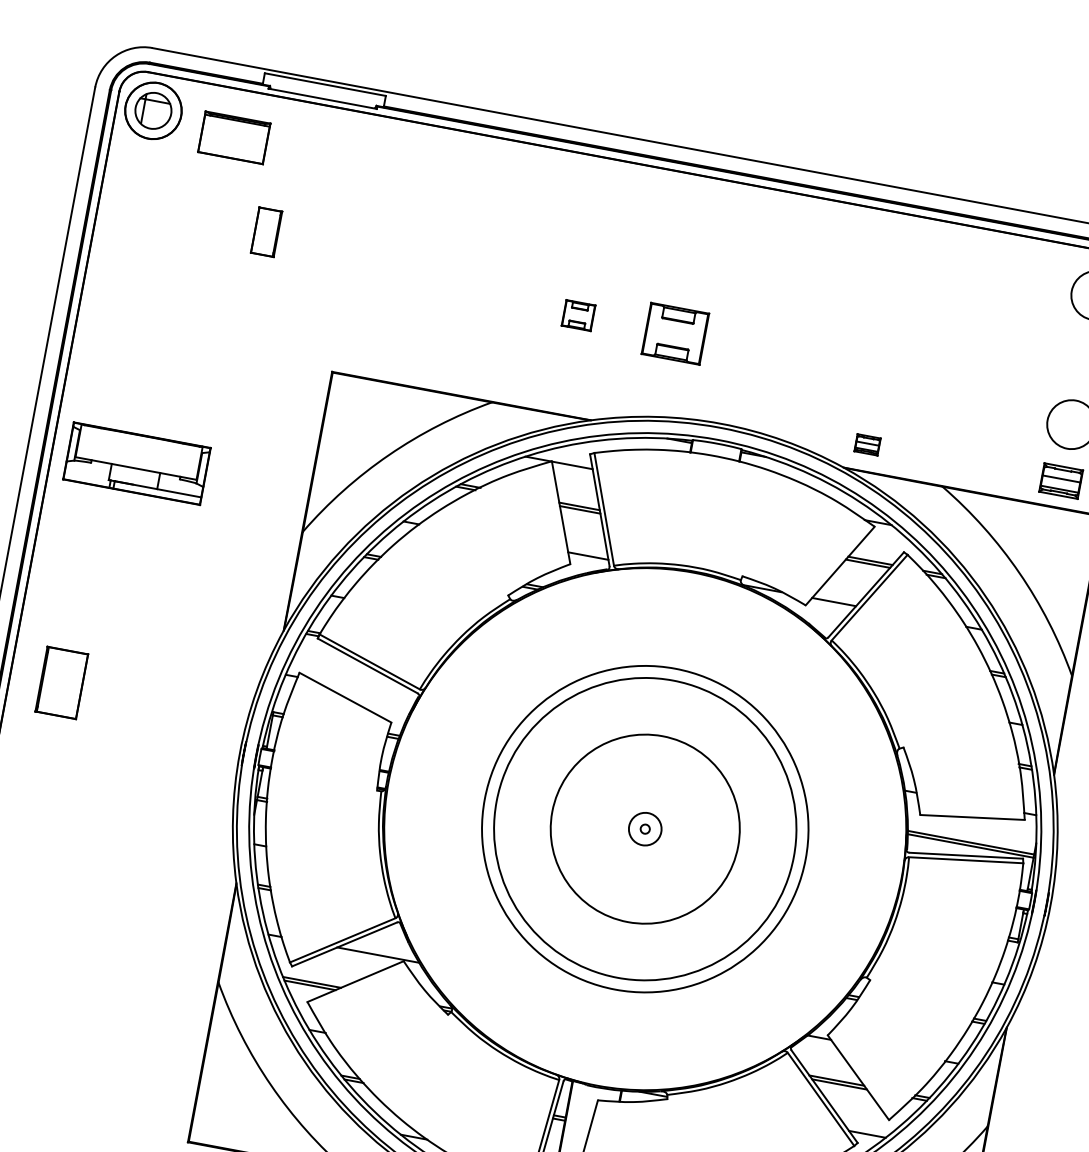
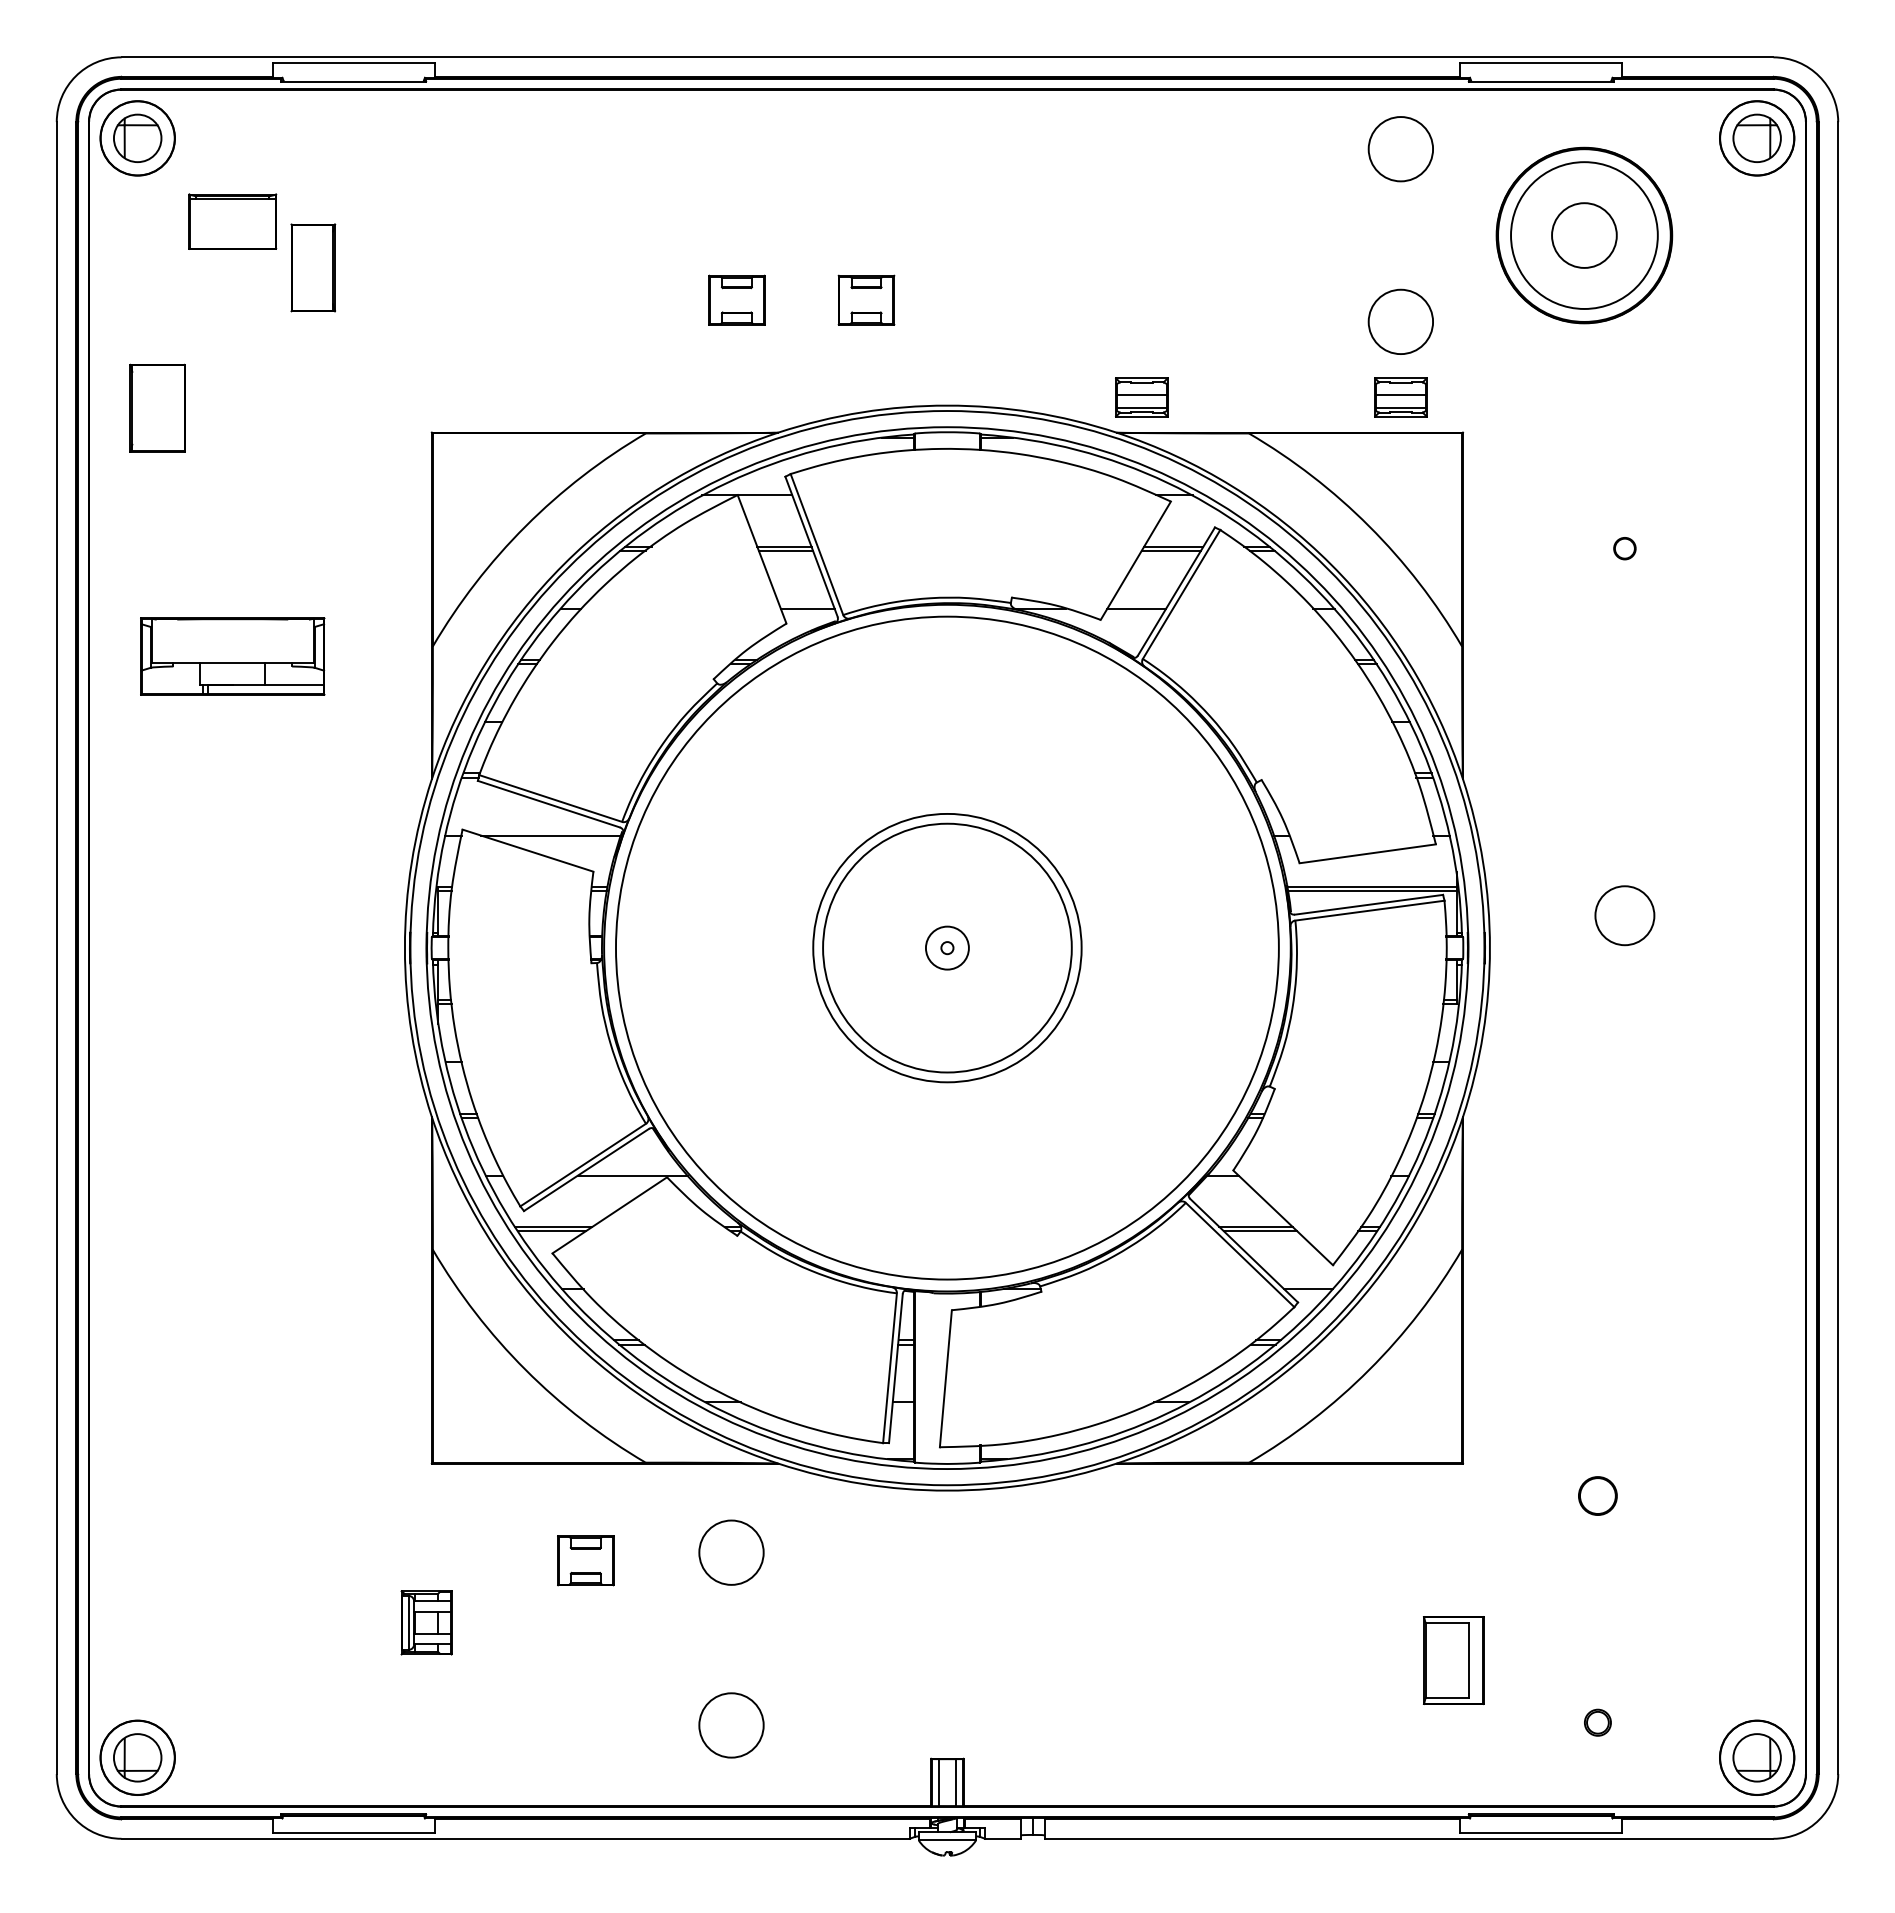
part: (234, 137) -> (232, 221), moved
part: (266, 231) -> (313, 267), size x1.43
part: (578, 315) -> (736, 299), size x1.43
part: (675, 333) -> (866, 299), size x0.71
part: (867, 444) -> (1141, 397), size x1.67
part: (136, 463) -> (232, 656), moved
part: (61, 682) -> (157, 407), moved
line: (364, 689) -> (550, 835), added
circle: (645, 828) -> (947, 947), size x0.62
circle: (645, 828) -> (947, 947), size x1.67

